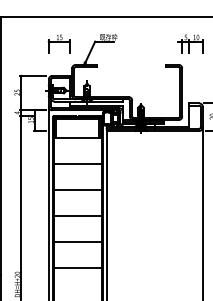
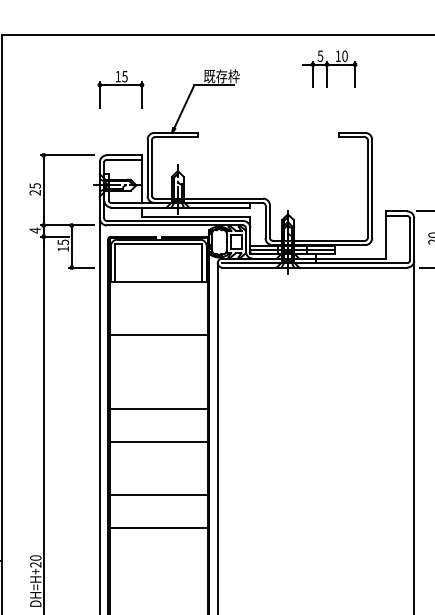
part: (190, 43) -> (329, 68), moved
line: (77, 190) -> (158, 409), moved
line: (77, 268) -> (158, 528), moved

